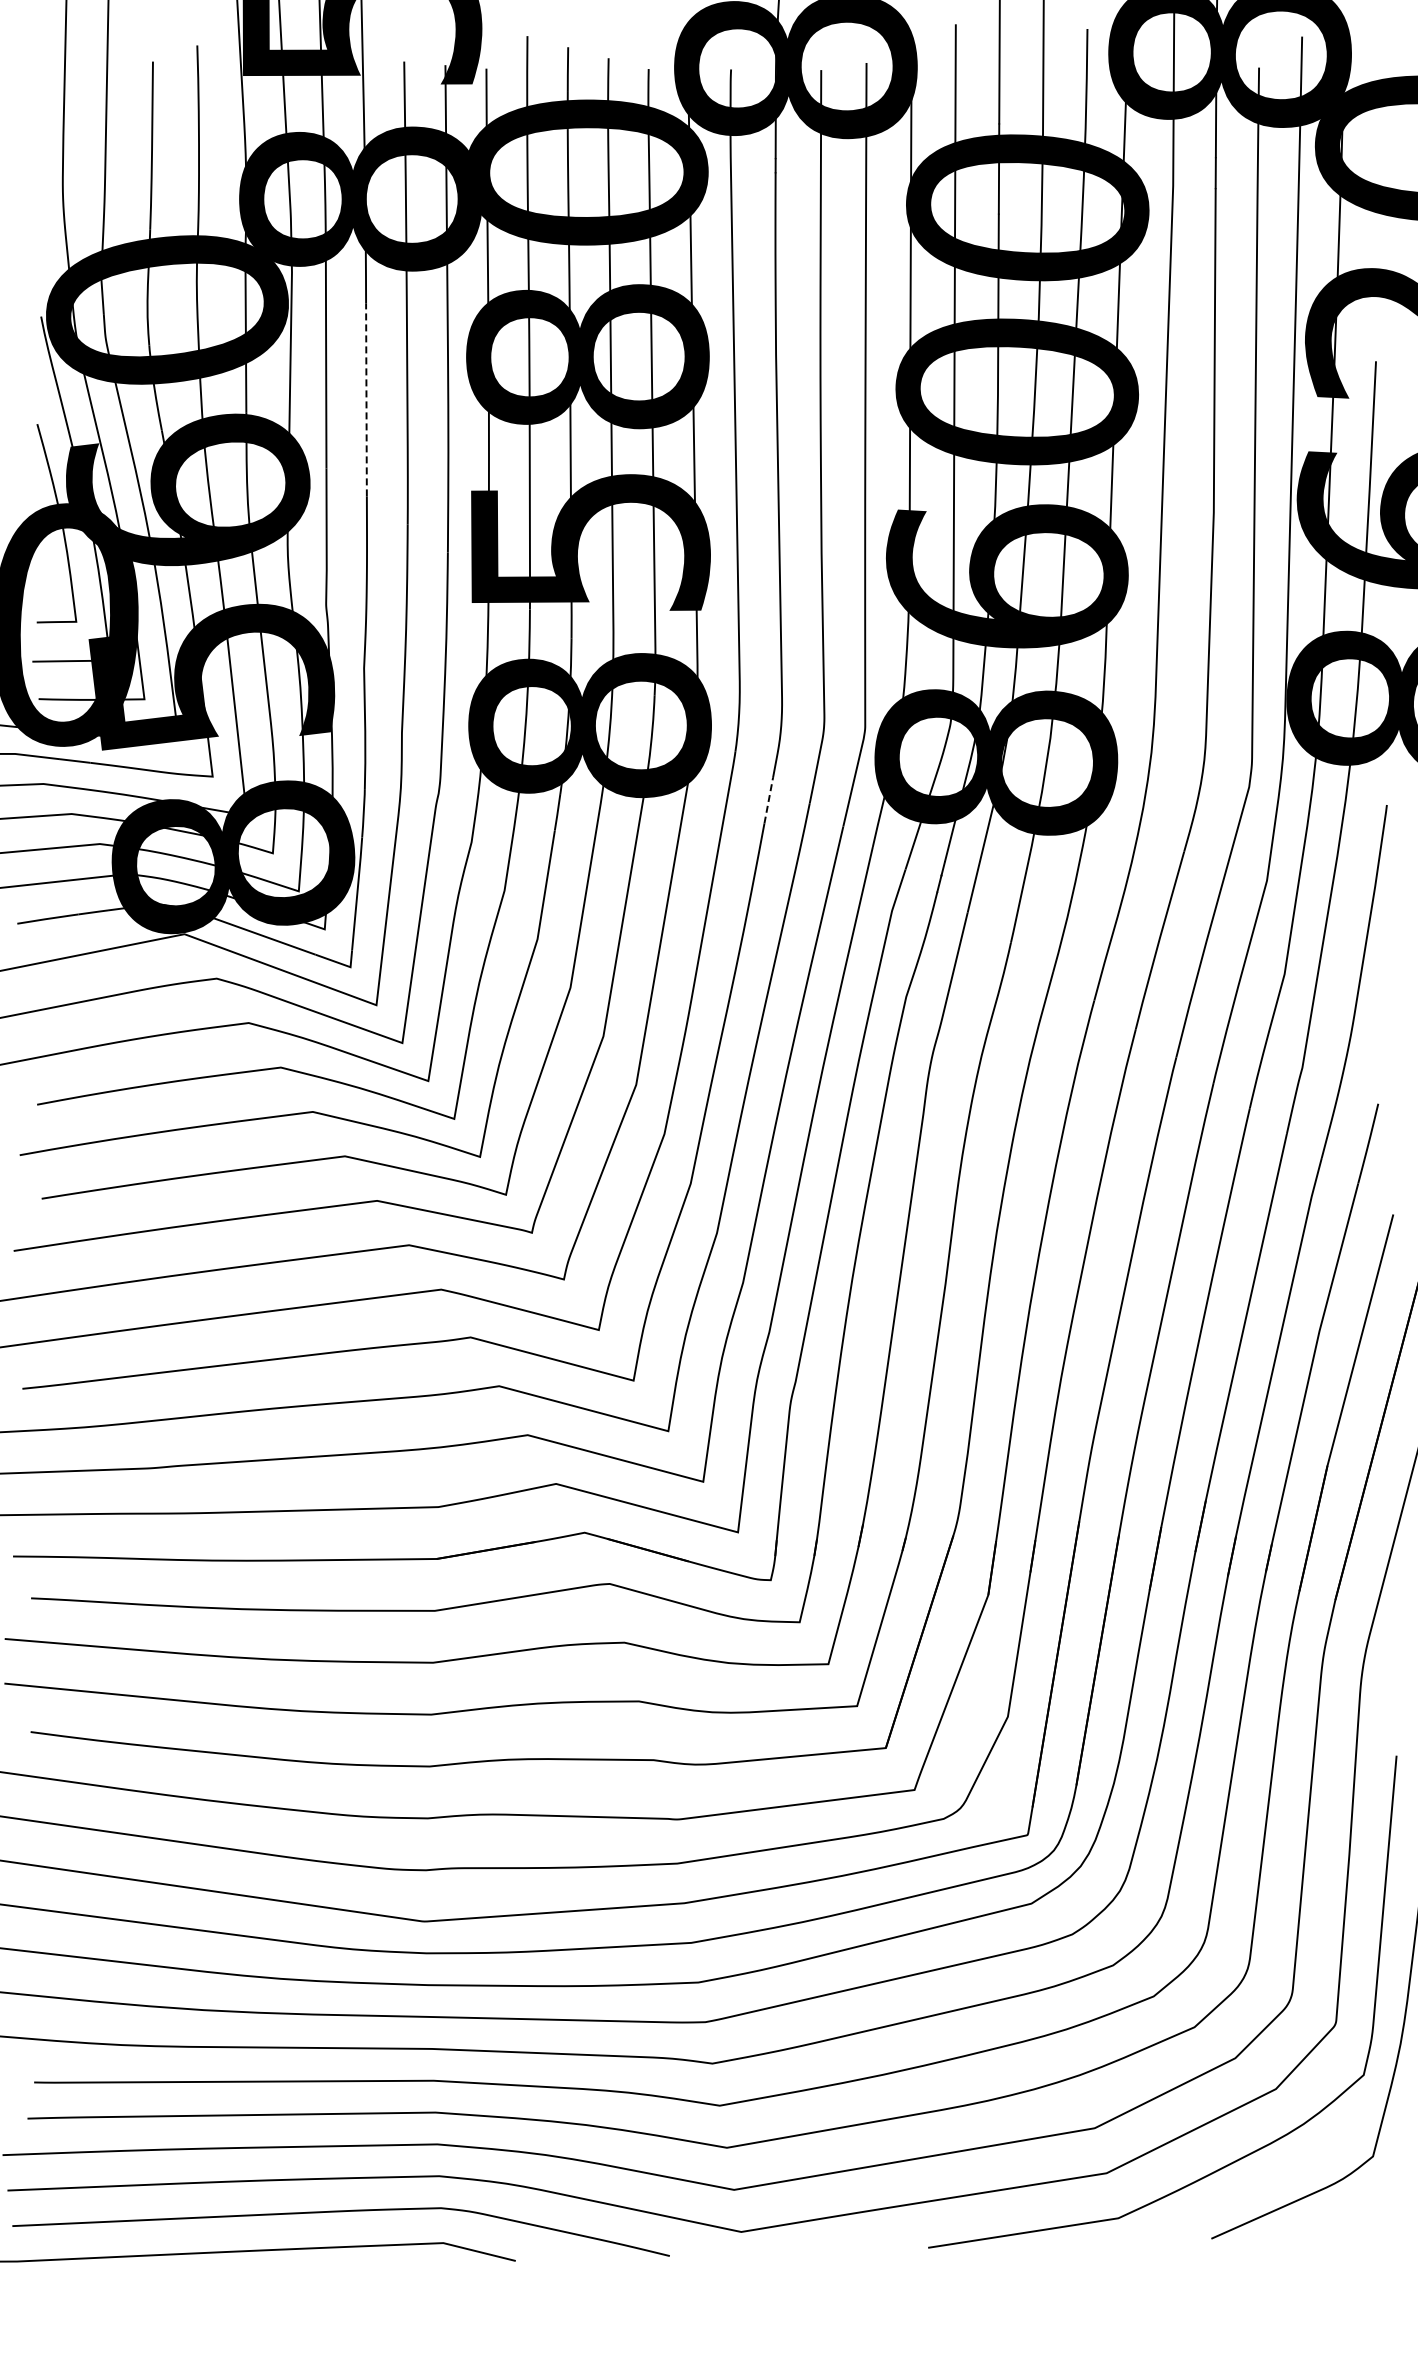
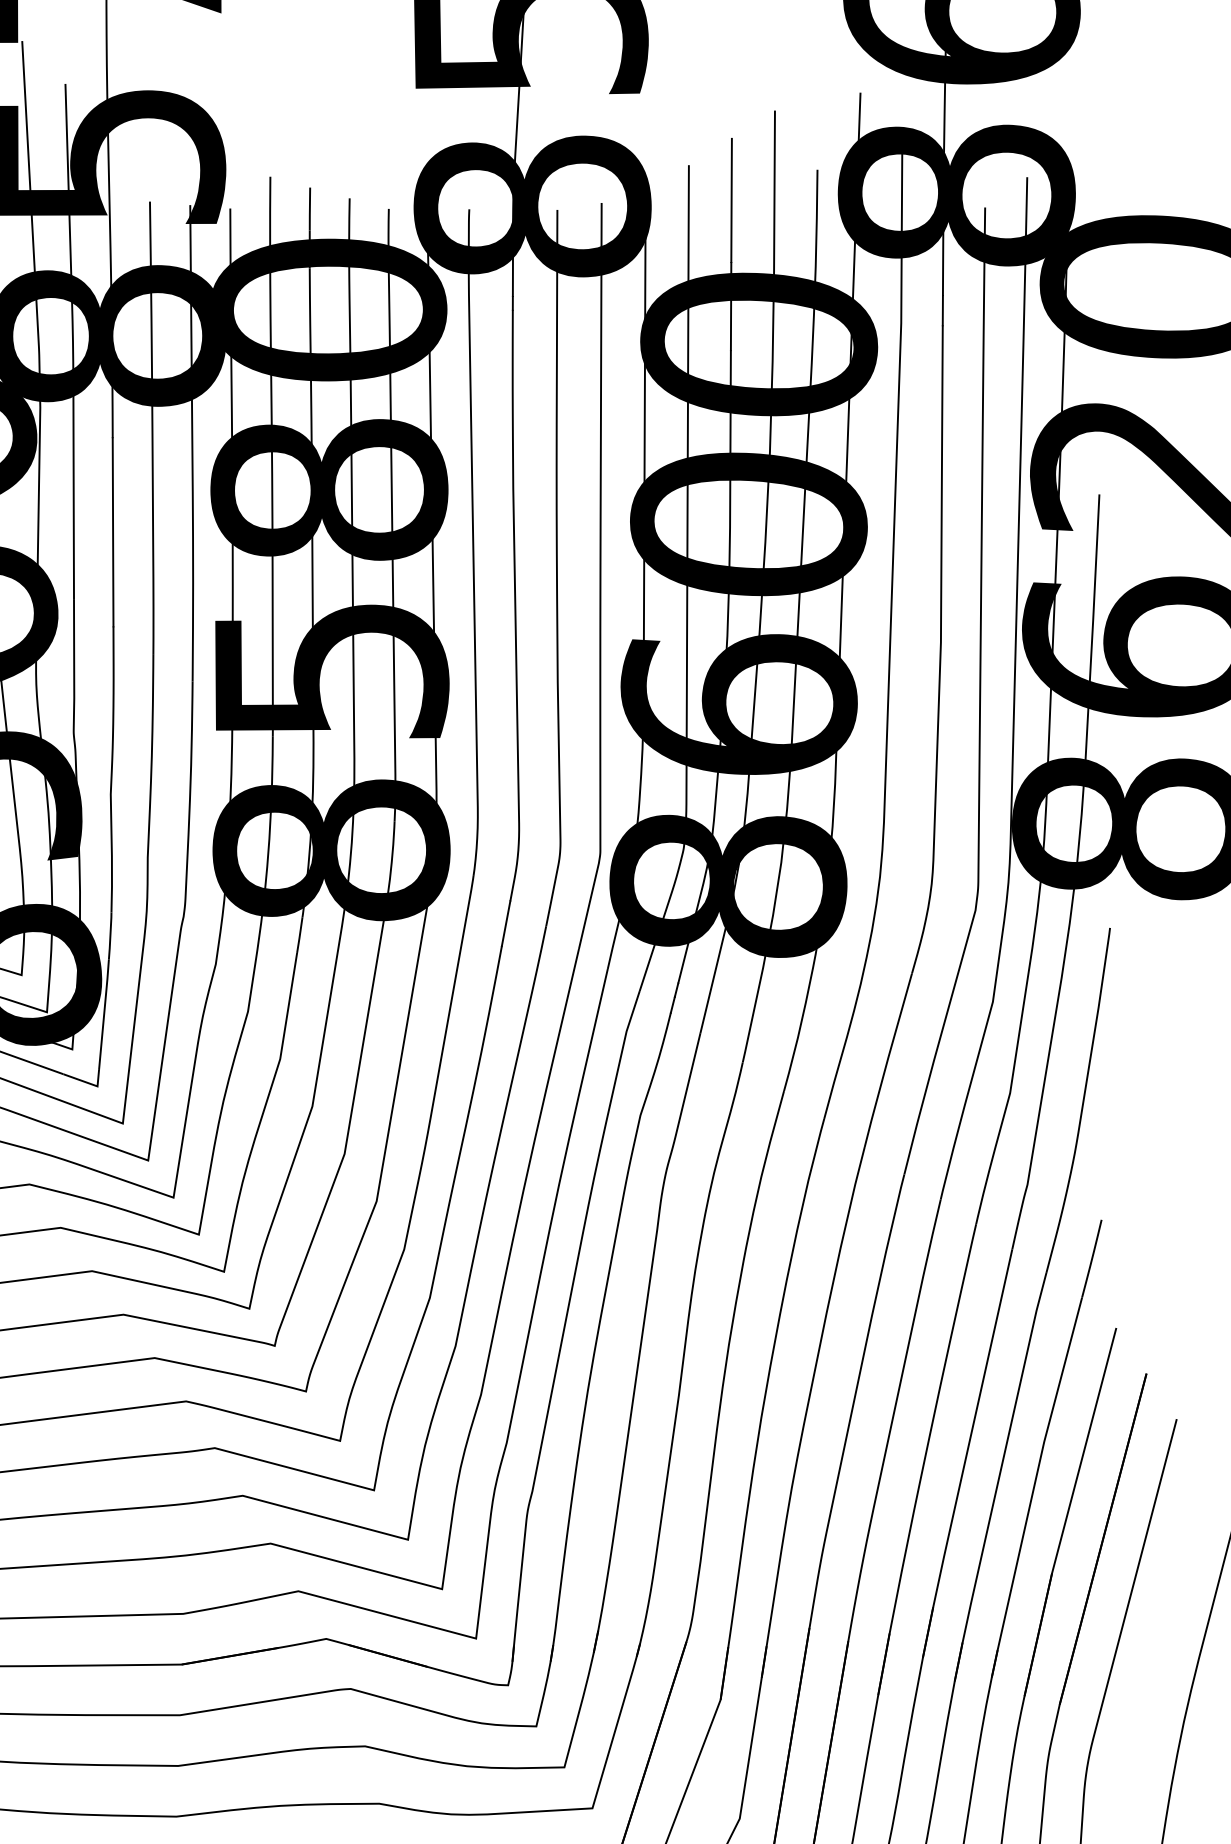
line: (366, 399) -> (113, 531), dashed -> solid
line: (768, 800) -> (505, 923), dashed -> solid

